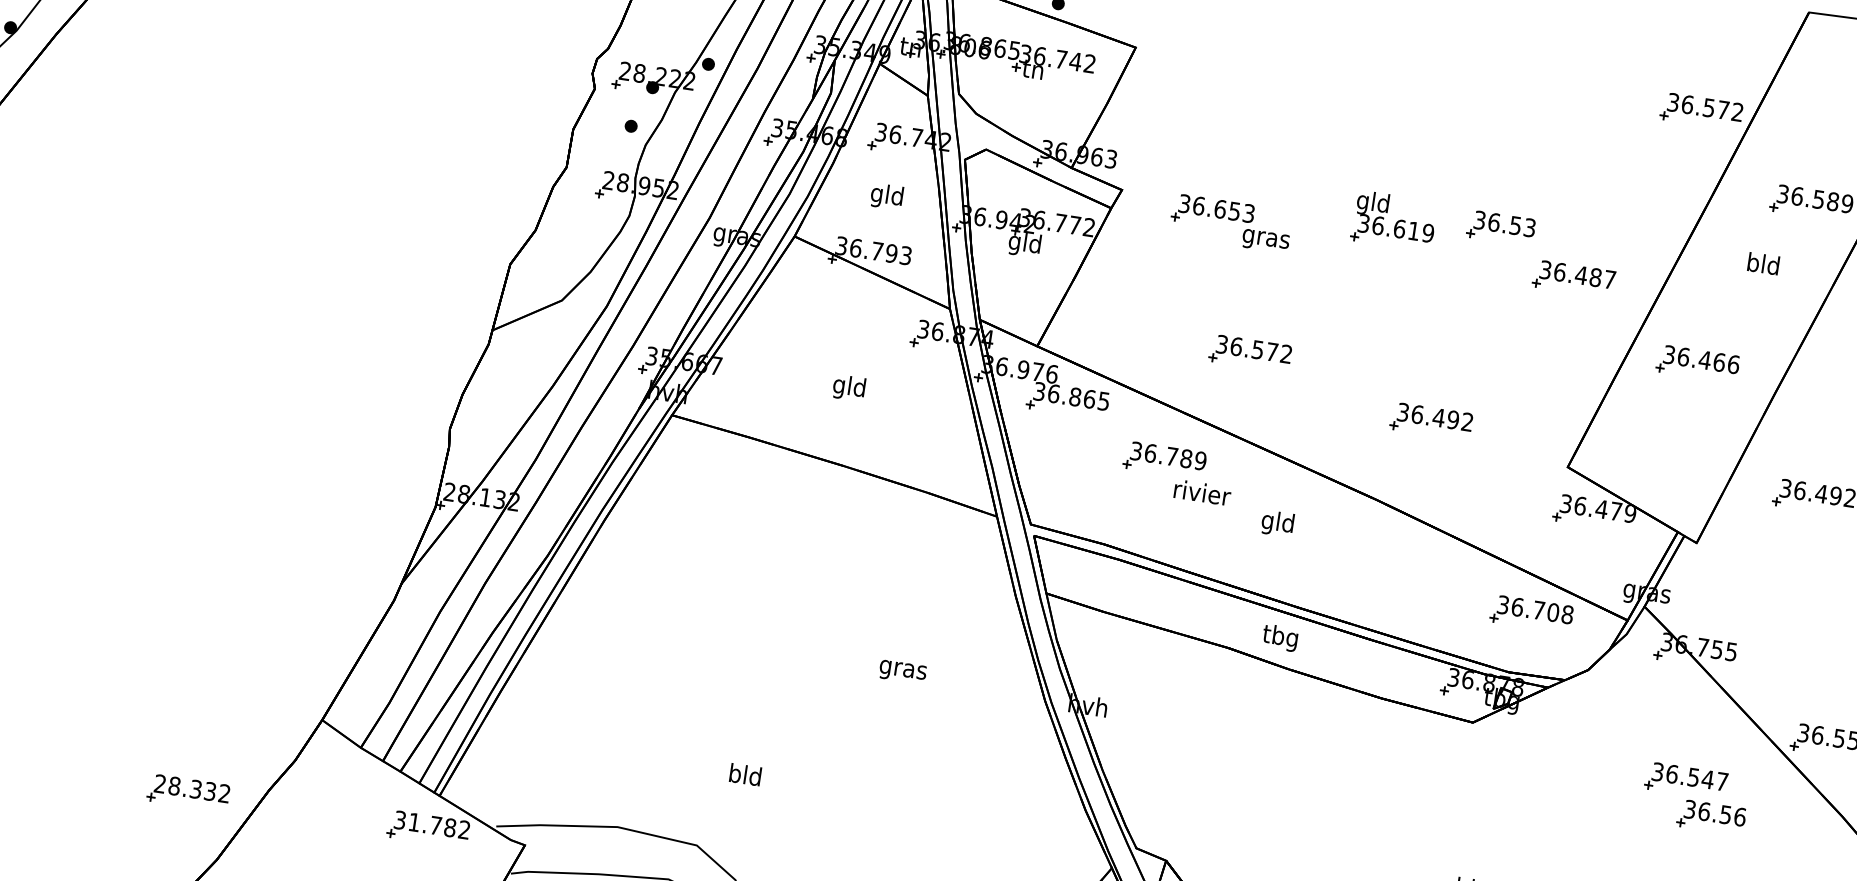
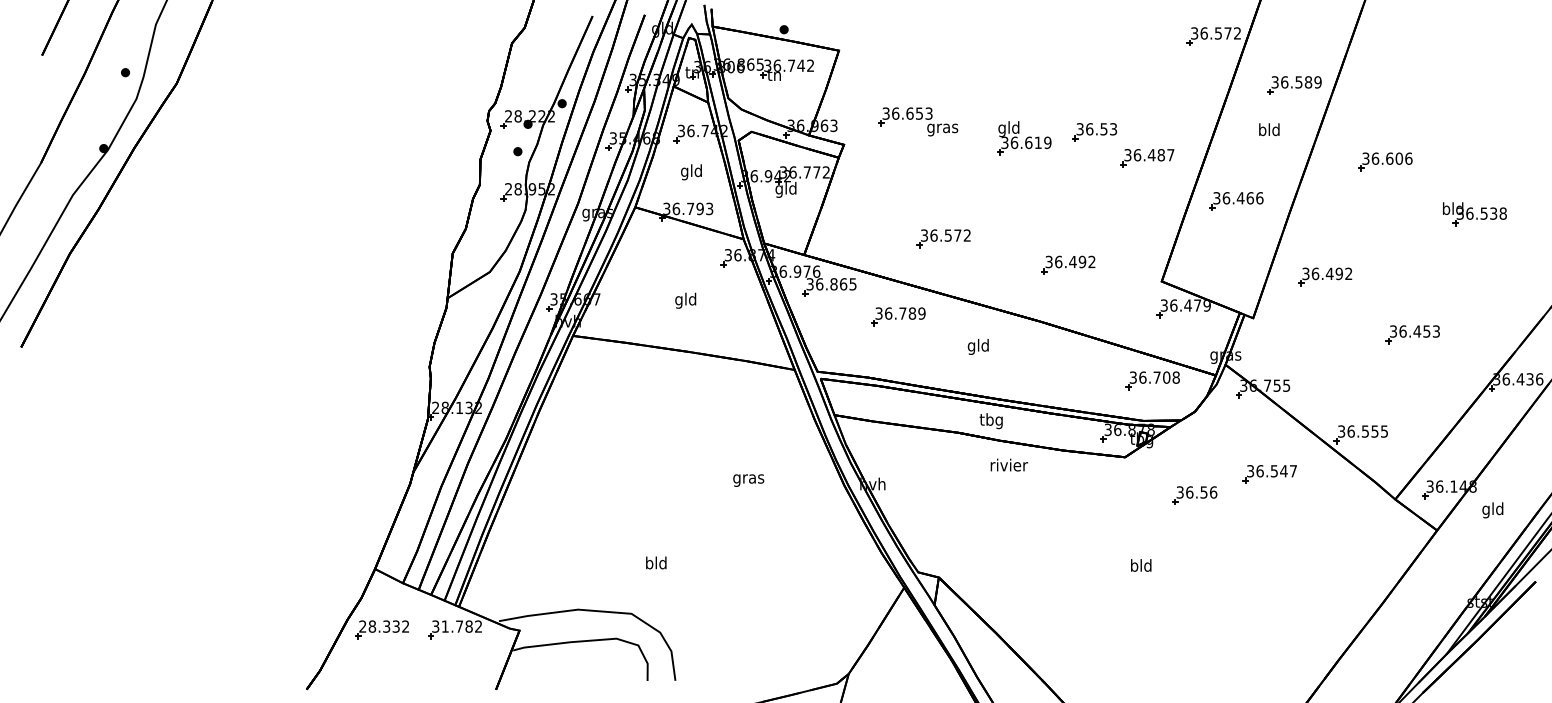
part: (1231, 222) -> (918, 121), moved
text: (1202, 491) -> (1009, 464), moved
part: (187, 792) -> (381, 629), moved
part: (1710, 817) -> (1194, 495), moved

